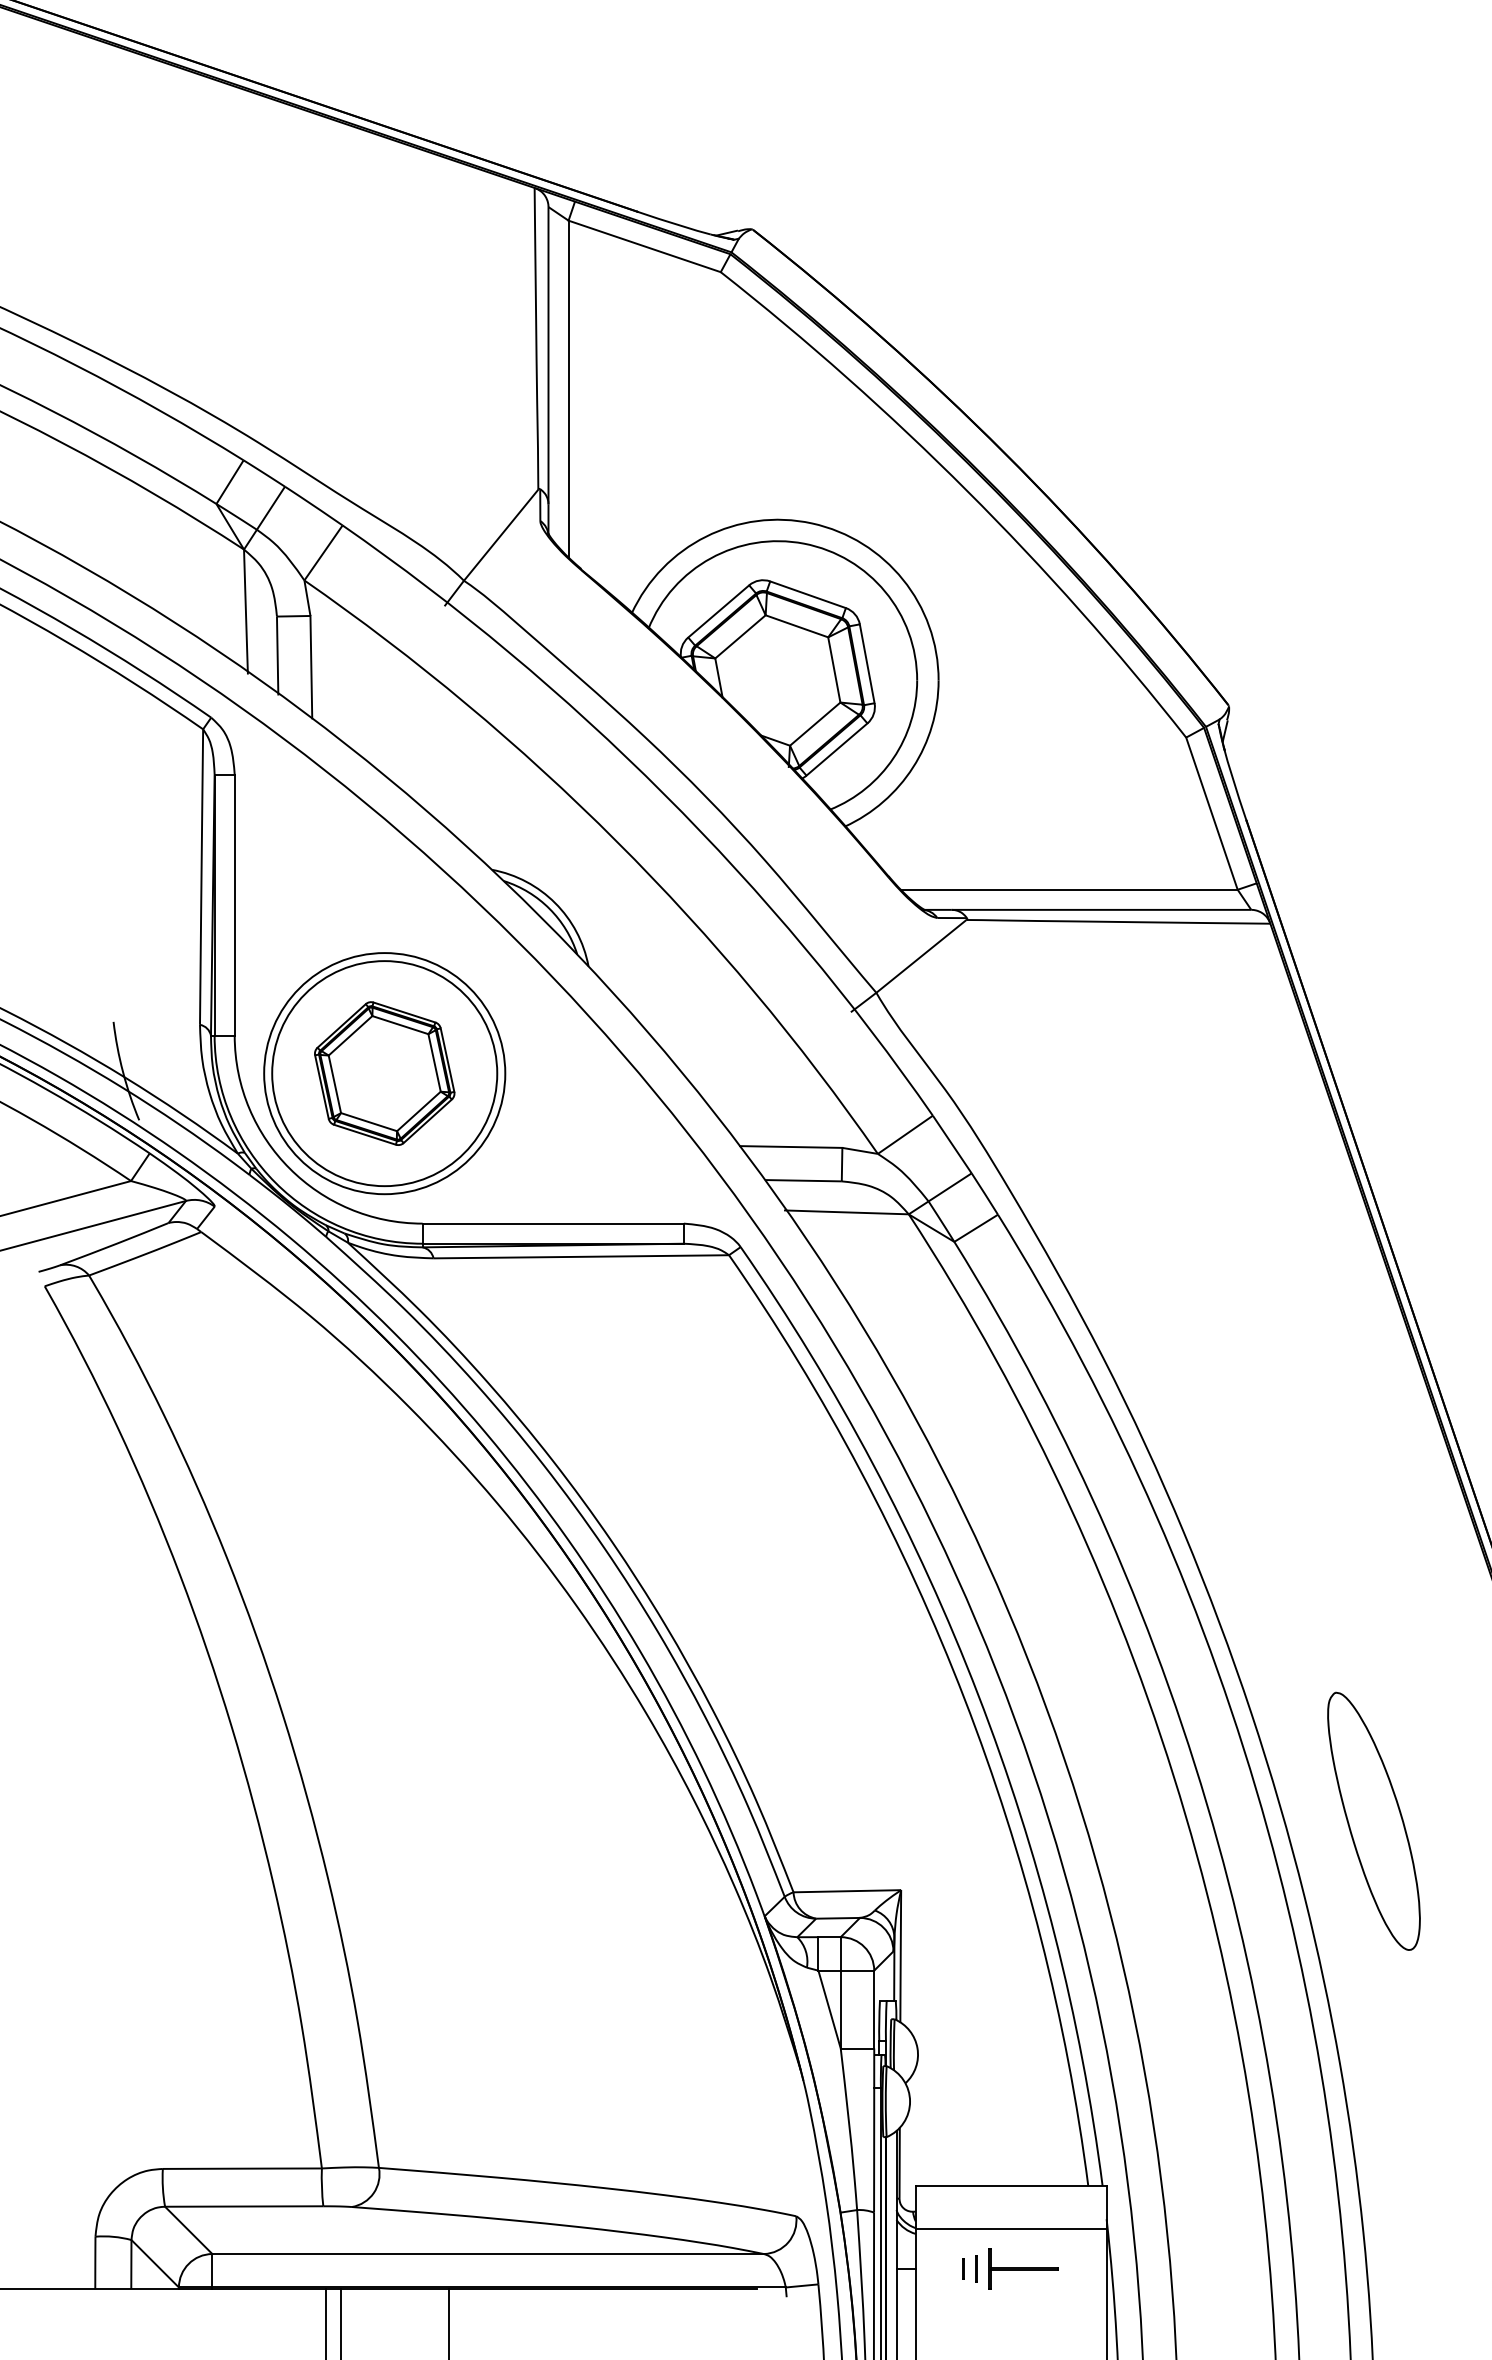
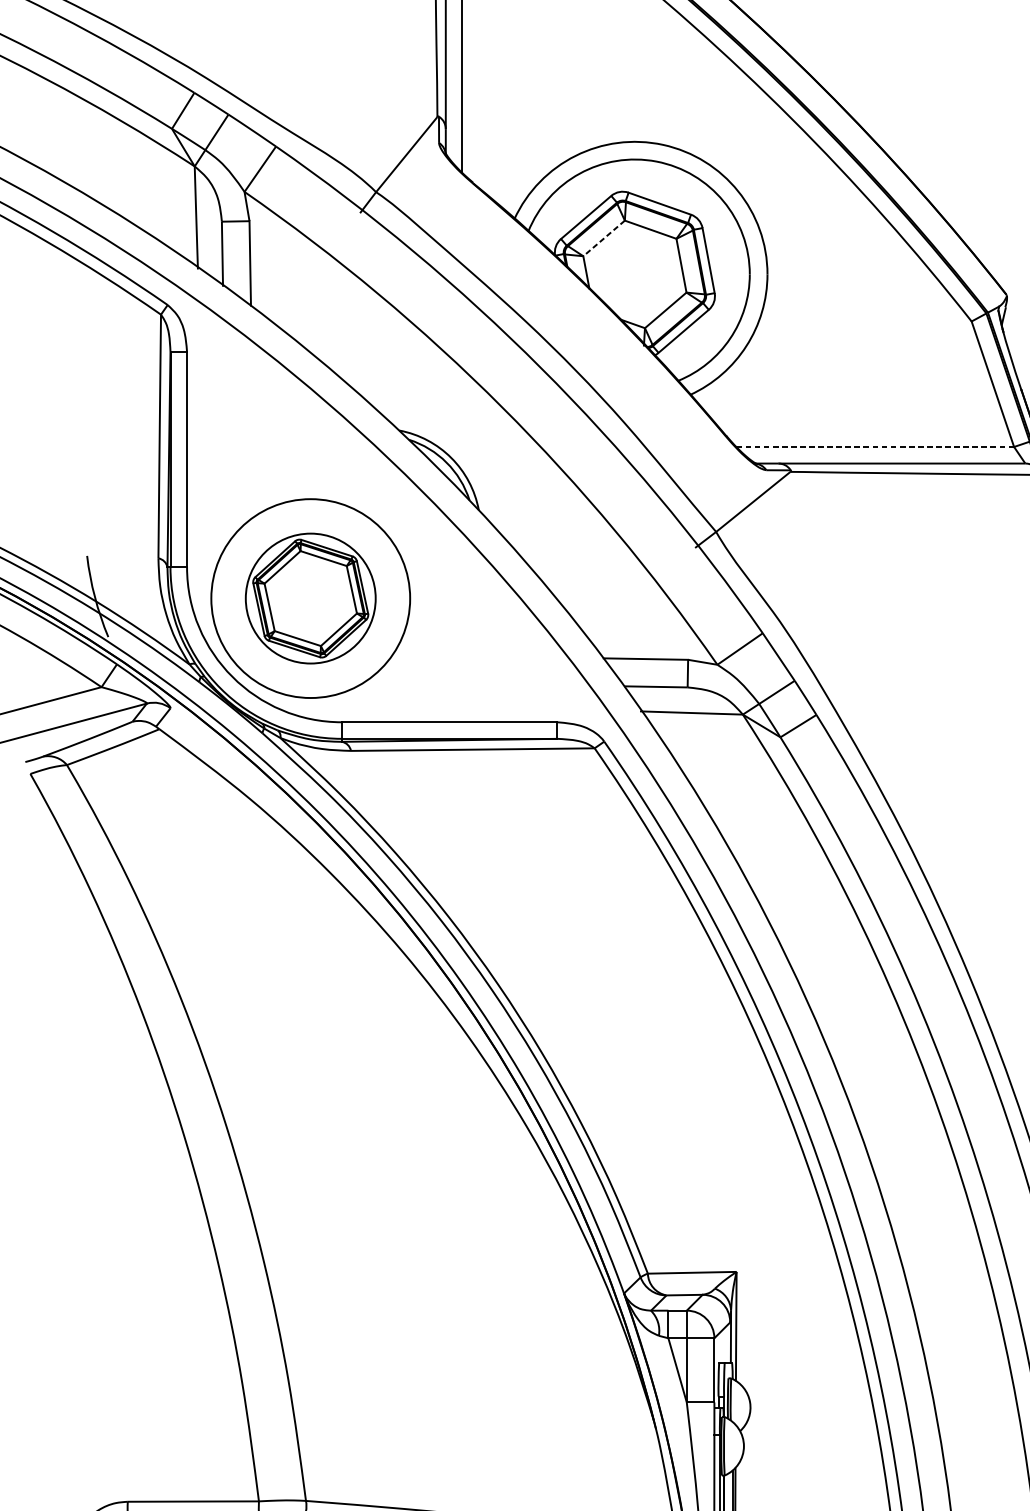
line: (740, 637) -> (604, 238), solid -> dashed
line: (1069, 889) -> (875, 446), solid -> dashed
circle: (384, 1073) -> (310, 598), size x0.7

